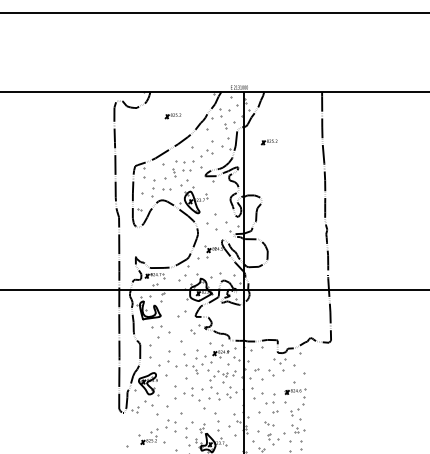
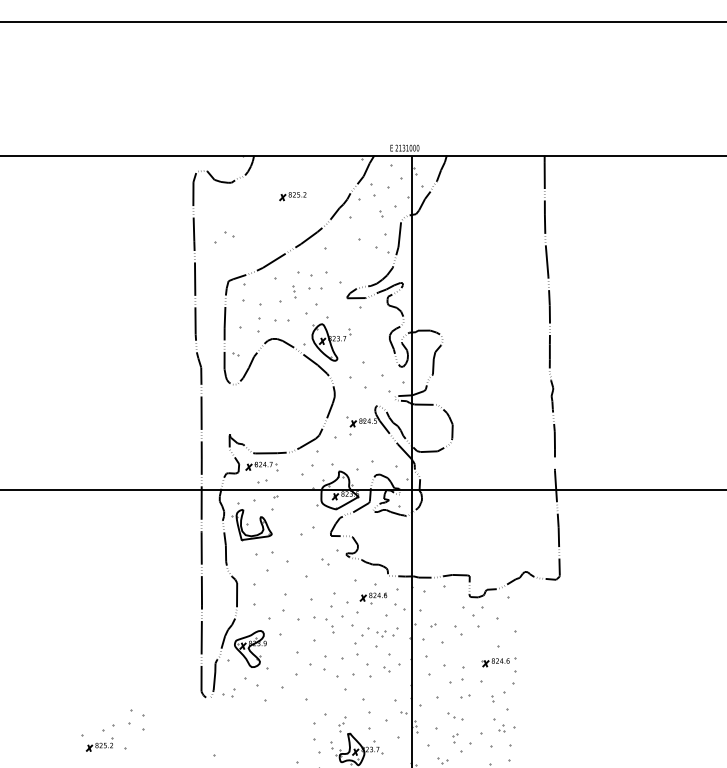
part: (268, 142) -> (453, 241), removed
part: (206, 153) -> (223, 237), moved
part: (157, 431) -> (114, 729), moved

